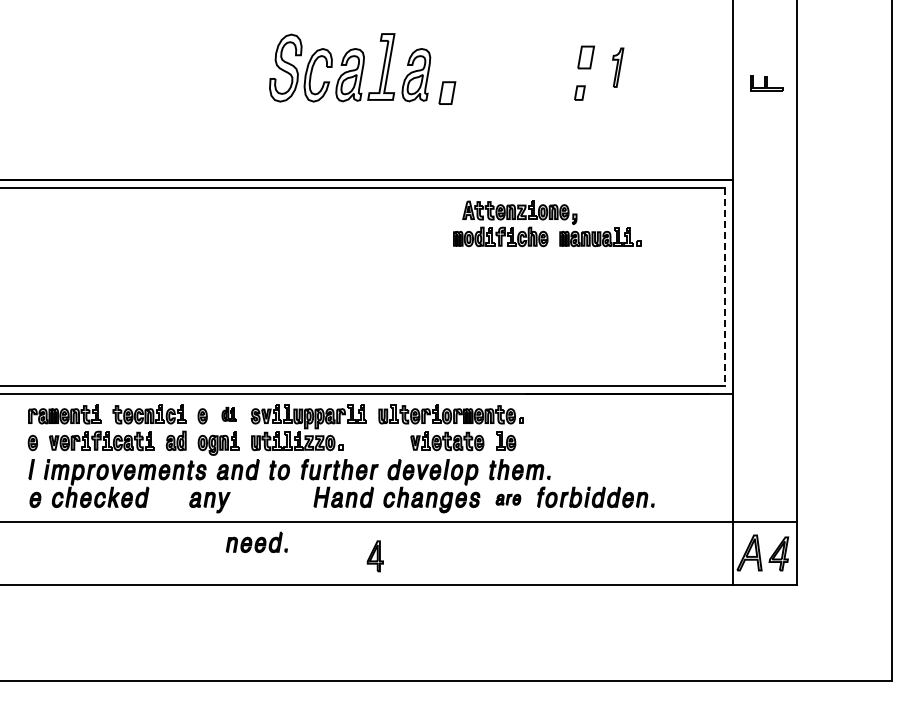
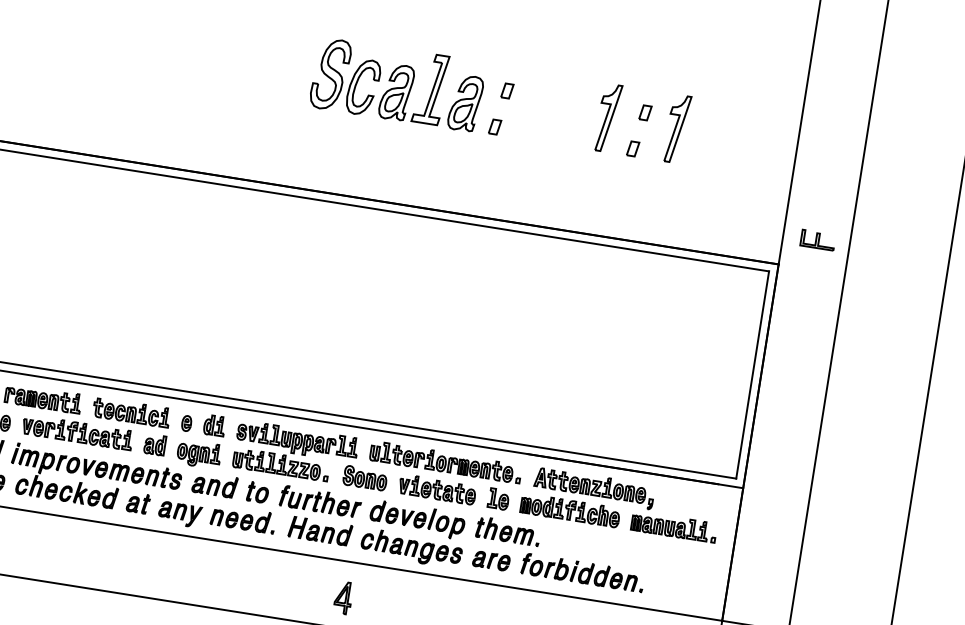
part: (453, 57) -> (507, 91), added
part: (585, 57) -> (644, 112), size x0.62
part: (551, 67) -> (607, 117), added
part: (617, 67) -> (676, 128), size x1.67
part: (766, 83) -> (817, 240), moved
part: (447, 92) -> (495, 126), size x0.62
part: (547, 223) -> (621, 504), moved
line: (725, 287) -> (752, 375), dashed -> solid
part: (228, 414) -> (213, 425), size x1.43
part: (377, 441) -> (364, 478), added
part: (169, 497) -> (138, 502), added
part: (508, 499) -> (491, 560), size x1.43
part: (256, 542) -> (242, 519), moved

